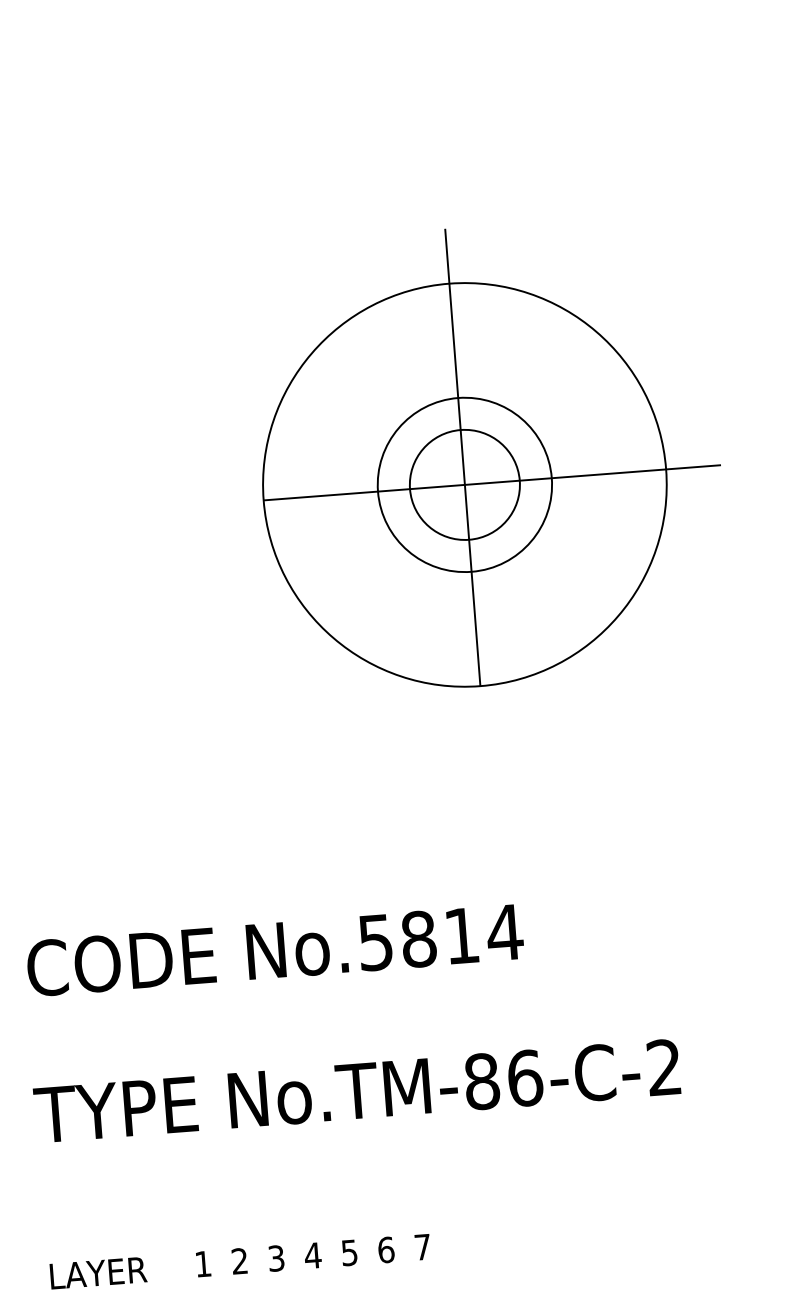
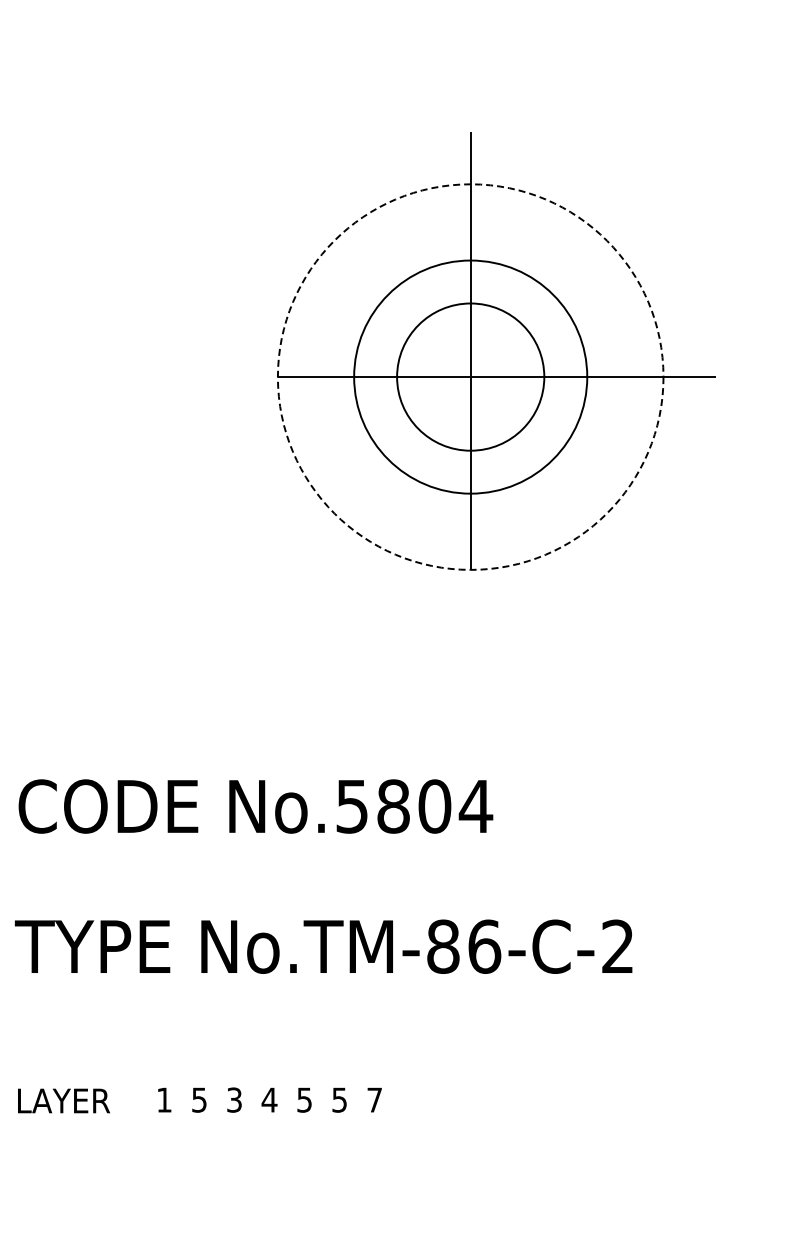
circle: (464, 484) -> (470, 376), size x1.4
circle: (464, 484) -> (470, 376), size x1.4
circle: (464, 484) -> (470, 376), solid -> dashed
text: (461, 935) -> (434, 806), No.5814 -> No.5804
text: (385, 1249) -> (339, 1099), 6 -> 5
text: (239, 1260) -> (199, 1099), 2 -> 5

